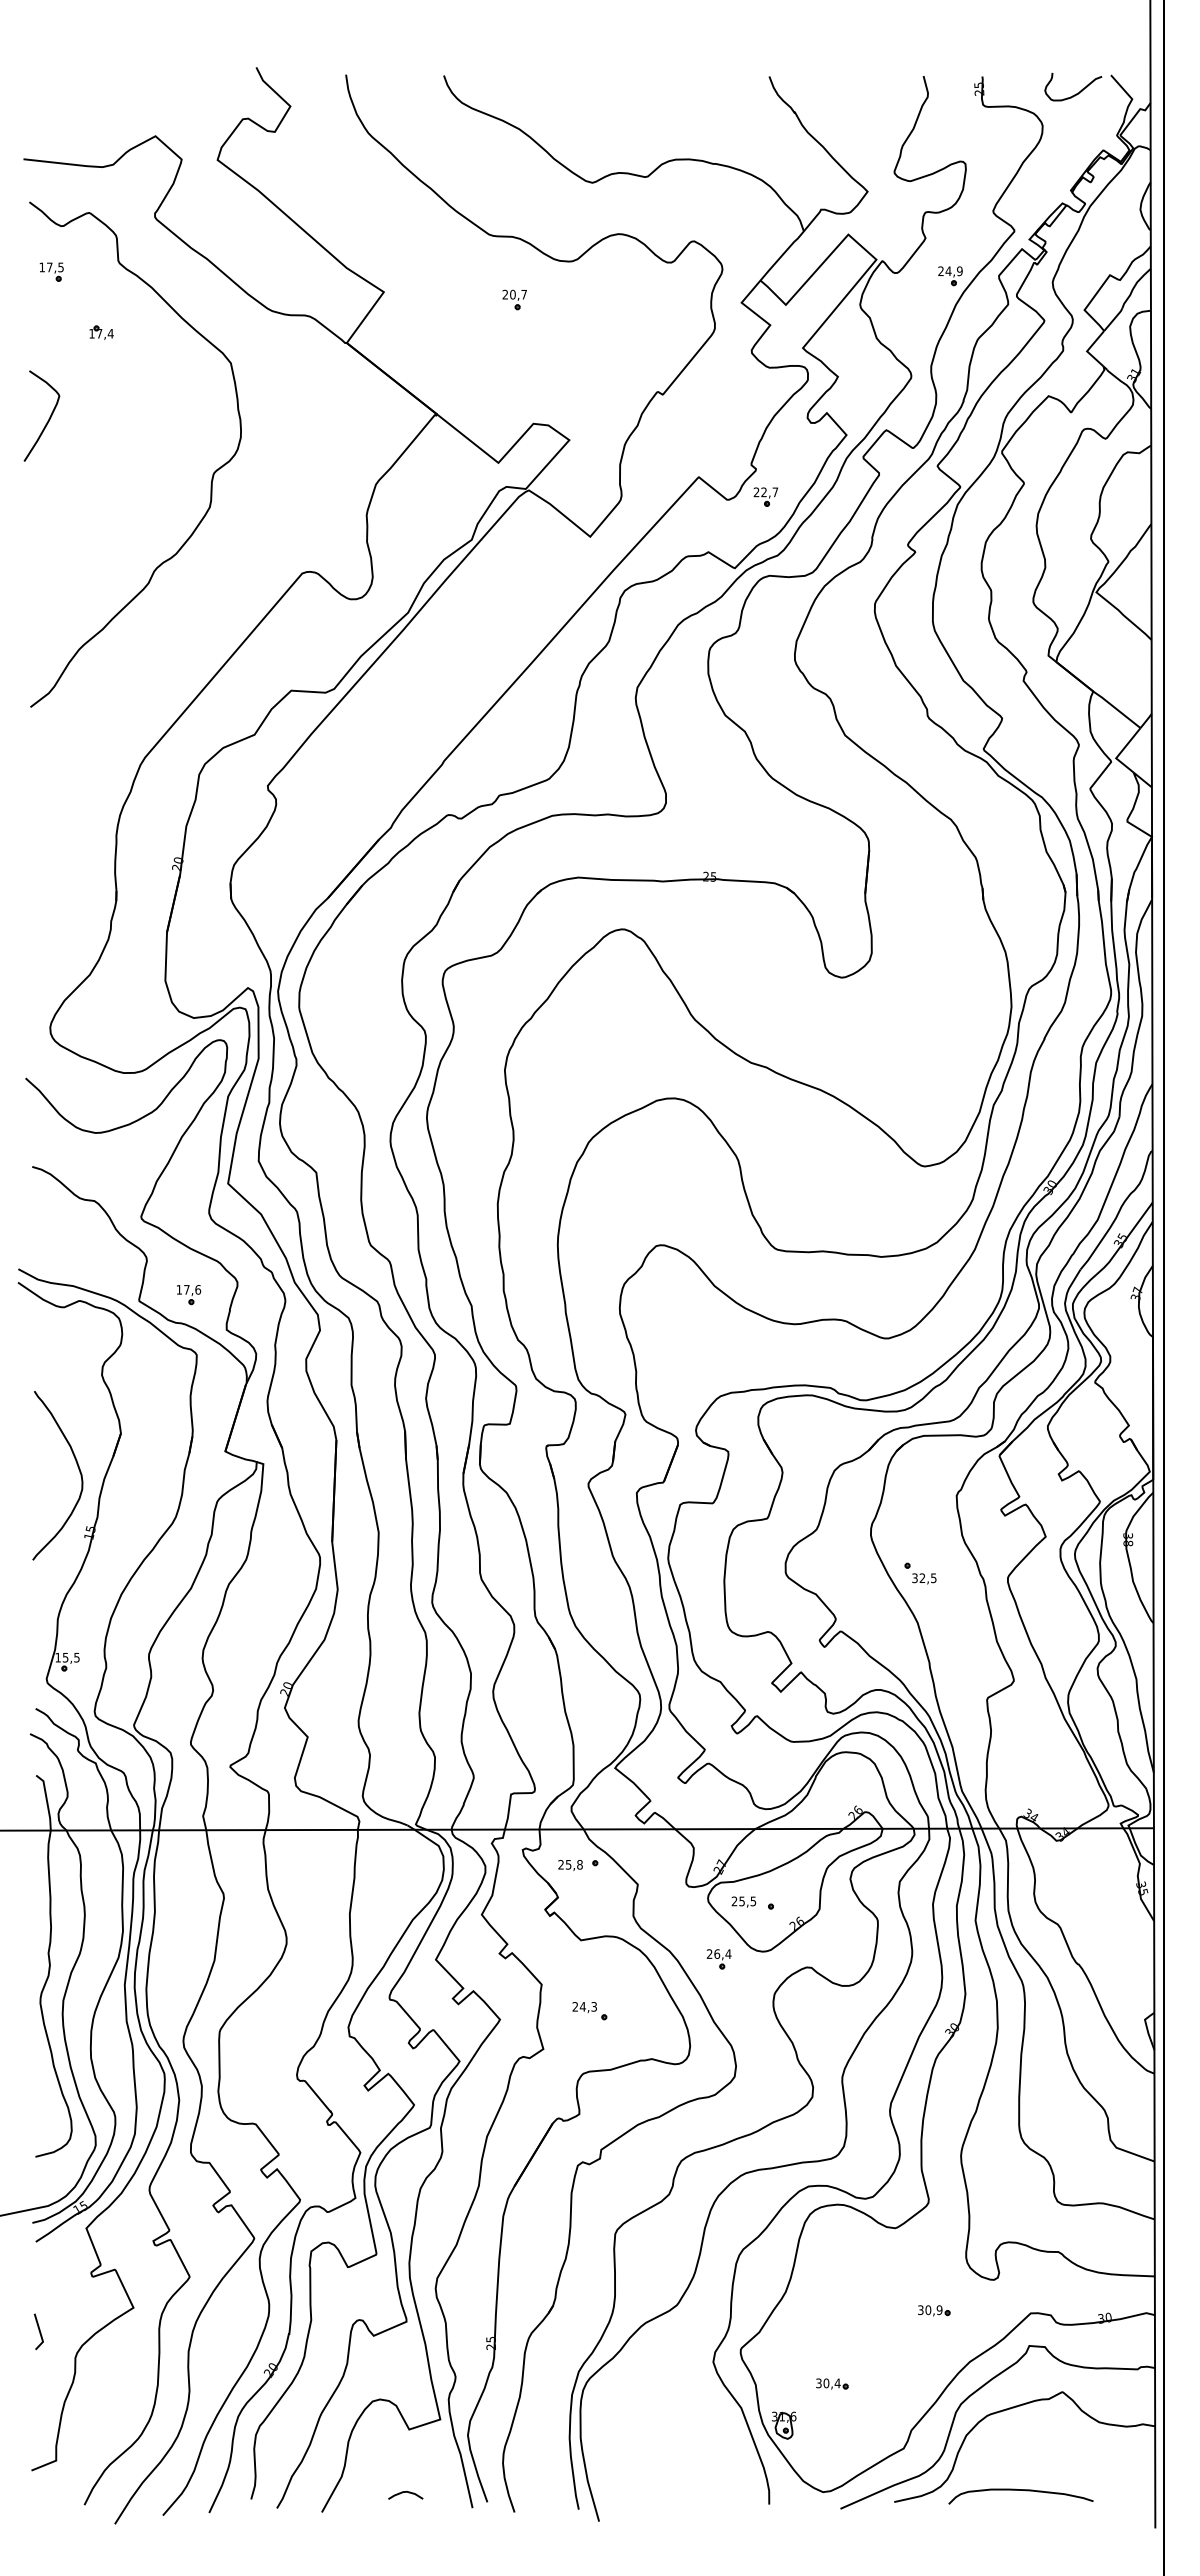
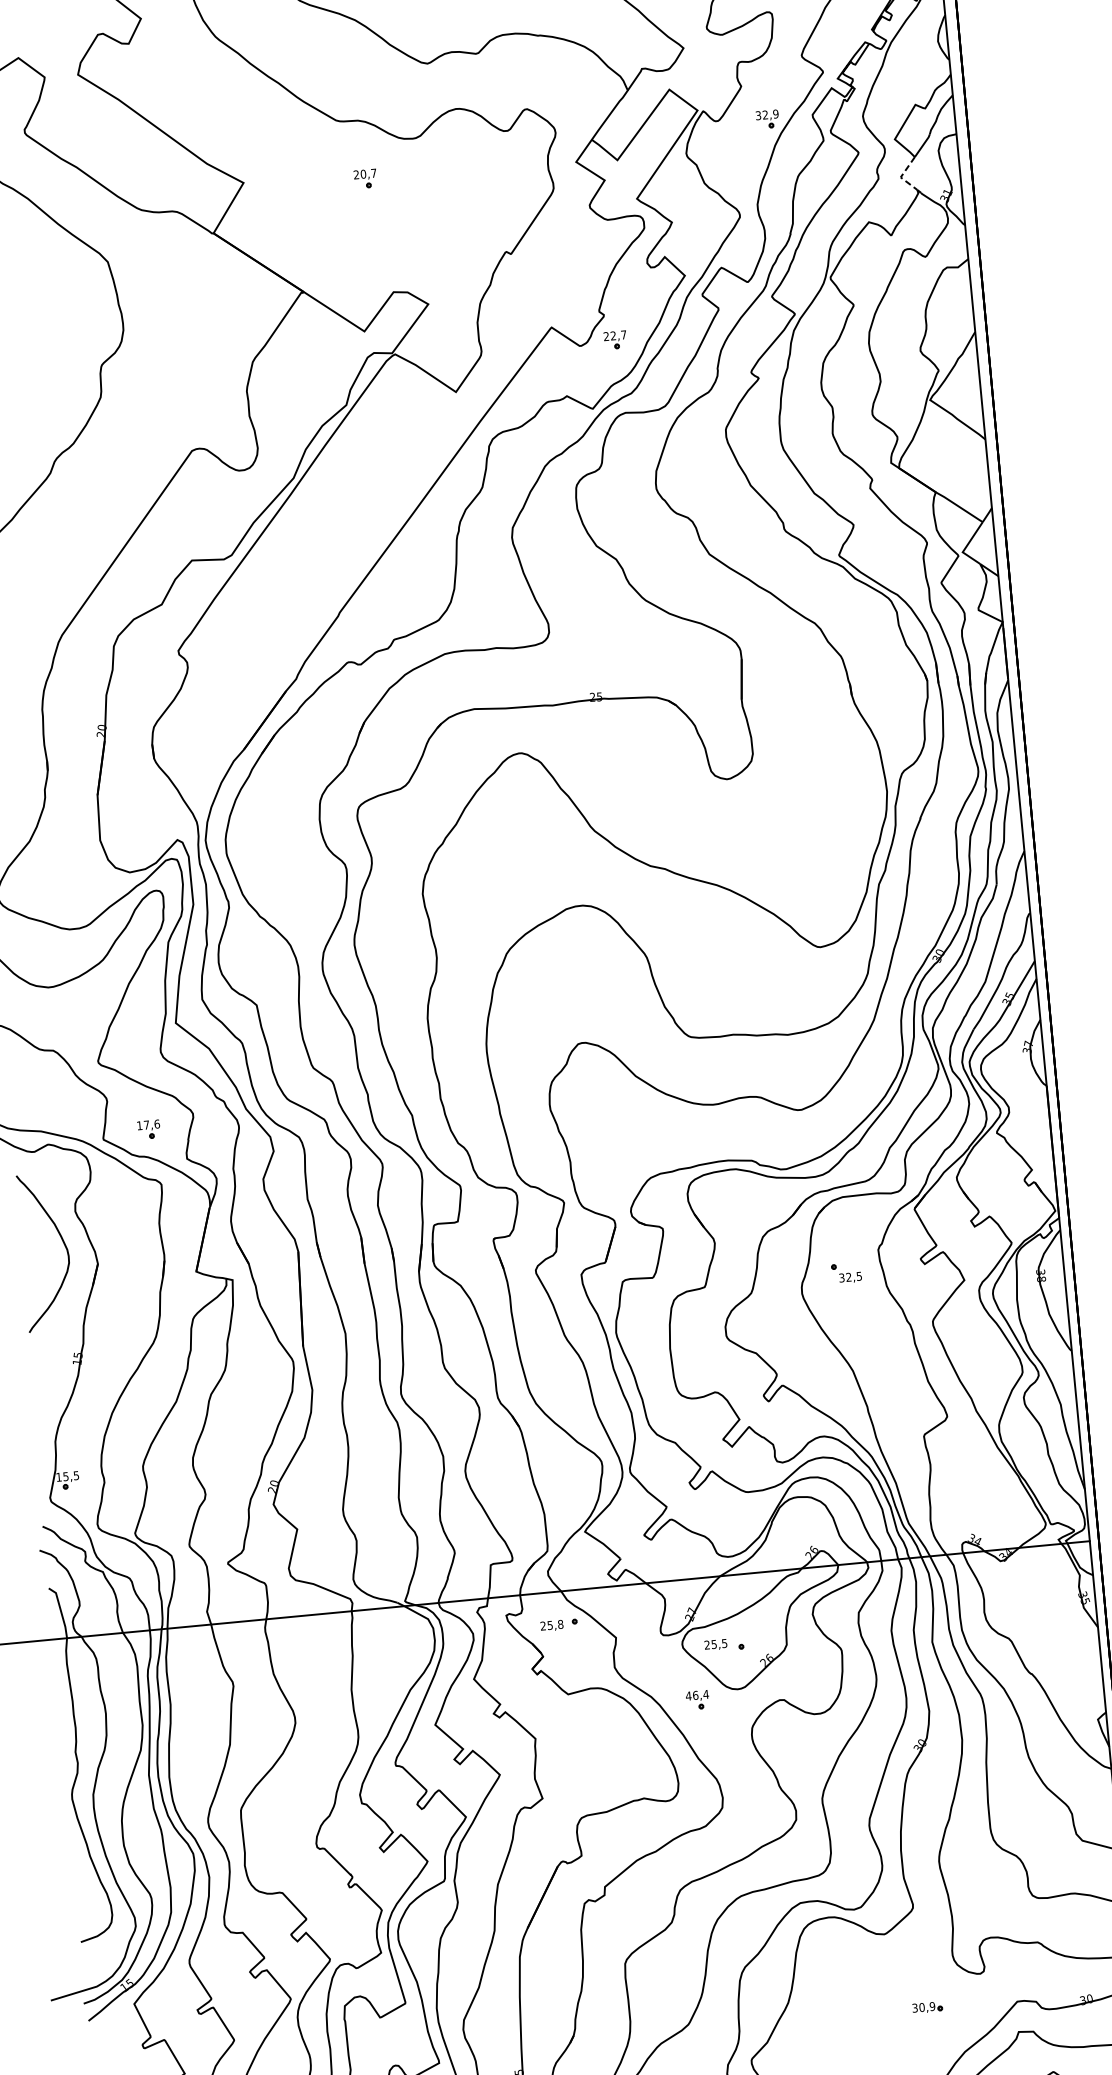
text: (944, 271) -> (761, 115), 24,9 -> 32,9
line: (1087, 350) -> (901, 176), solid -> dashed
curve: (77, 1467) -> (62, 1242), moved
part: (920, 1573) -> (846, 1273), moved
text: (709, 1953) -> (688, 1695), 26,4 -> 46,4
part: (589, 2011) -> (582, 1759), removed

